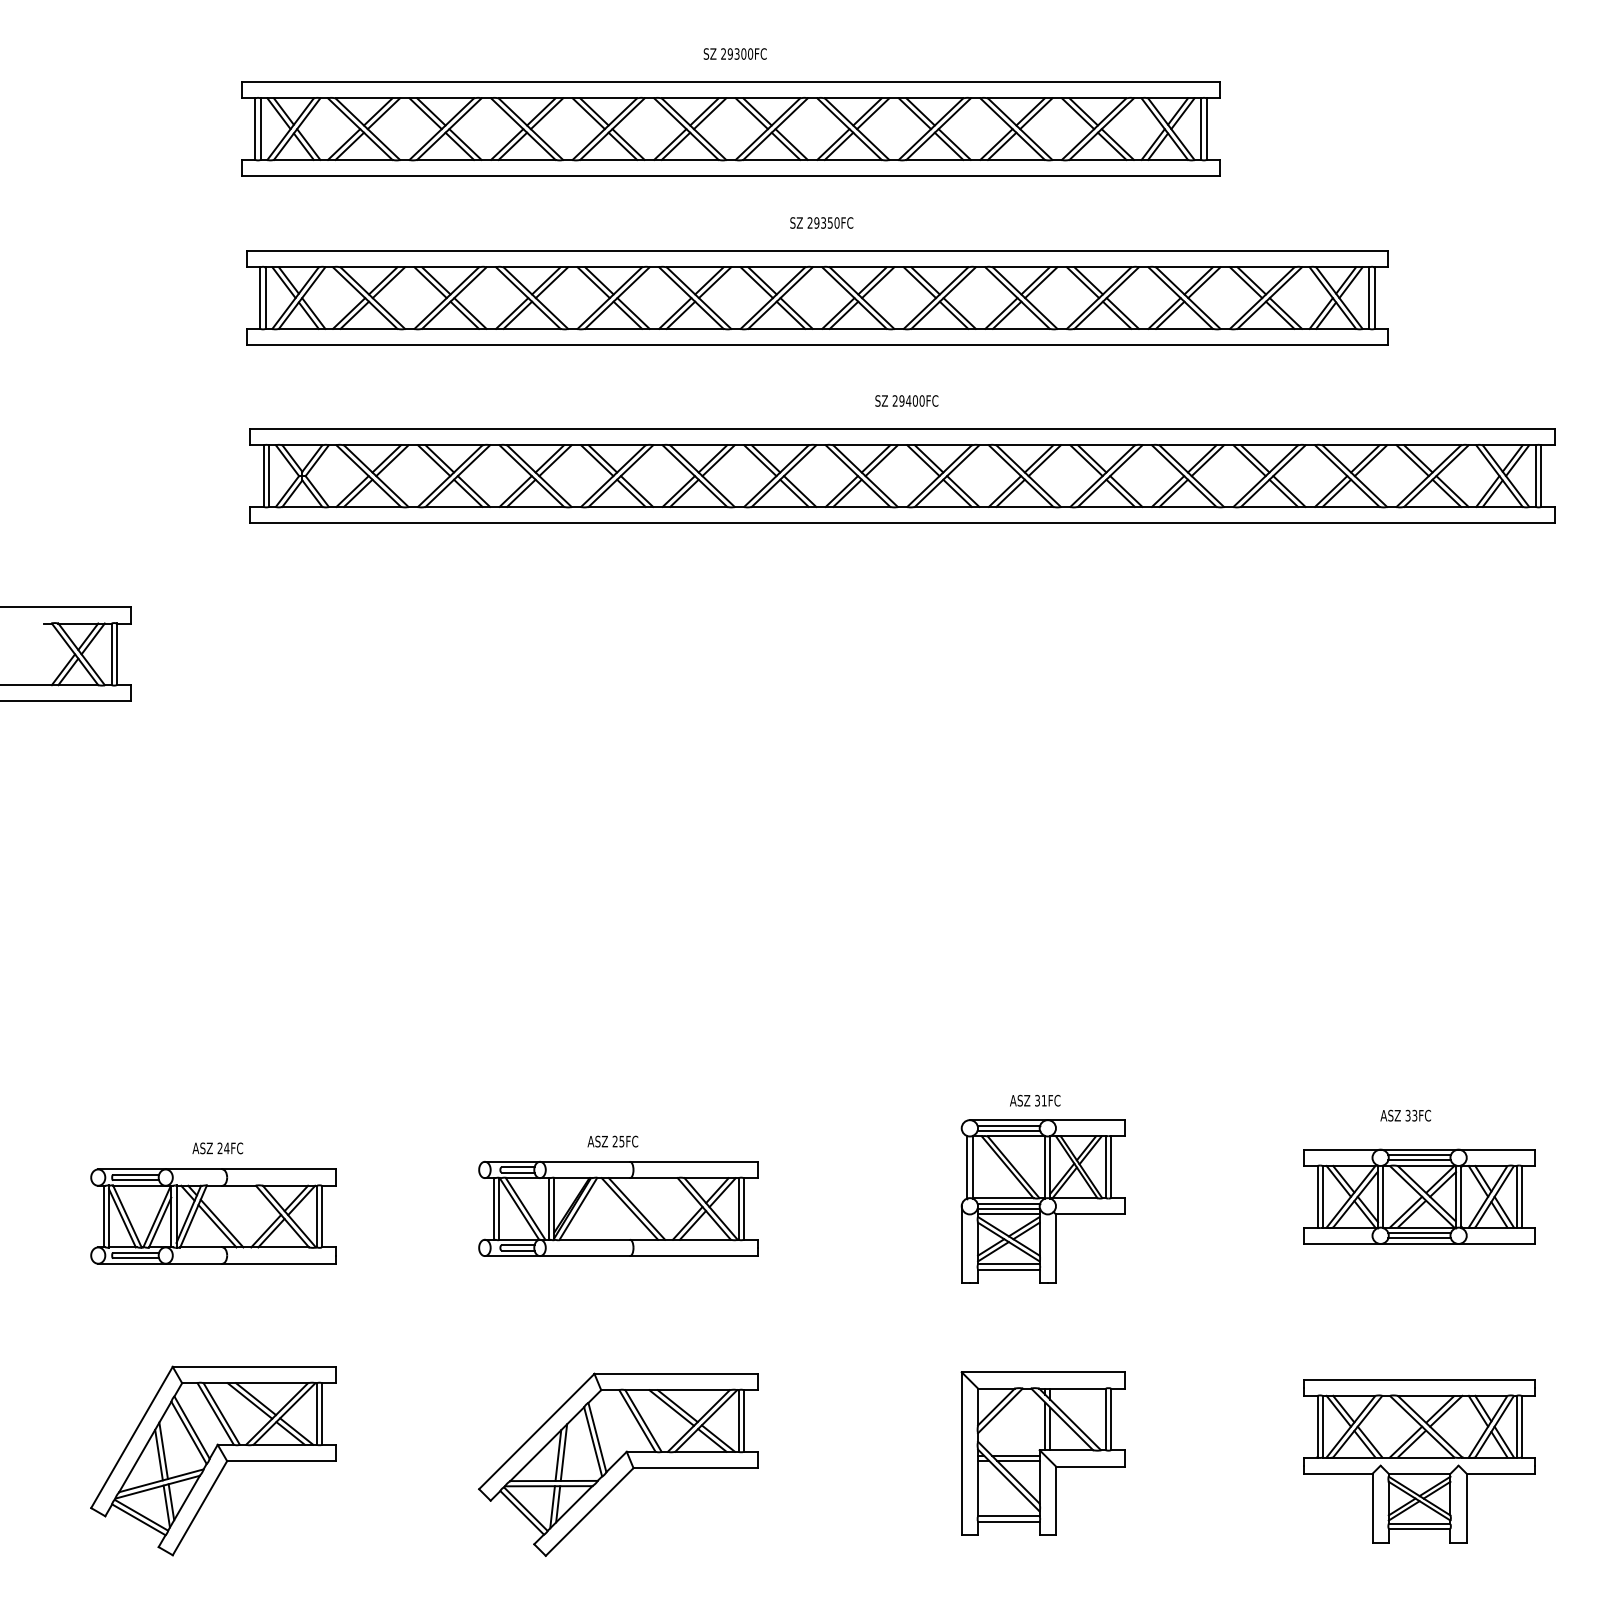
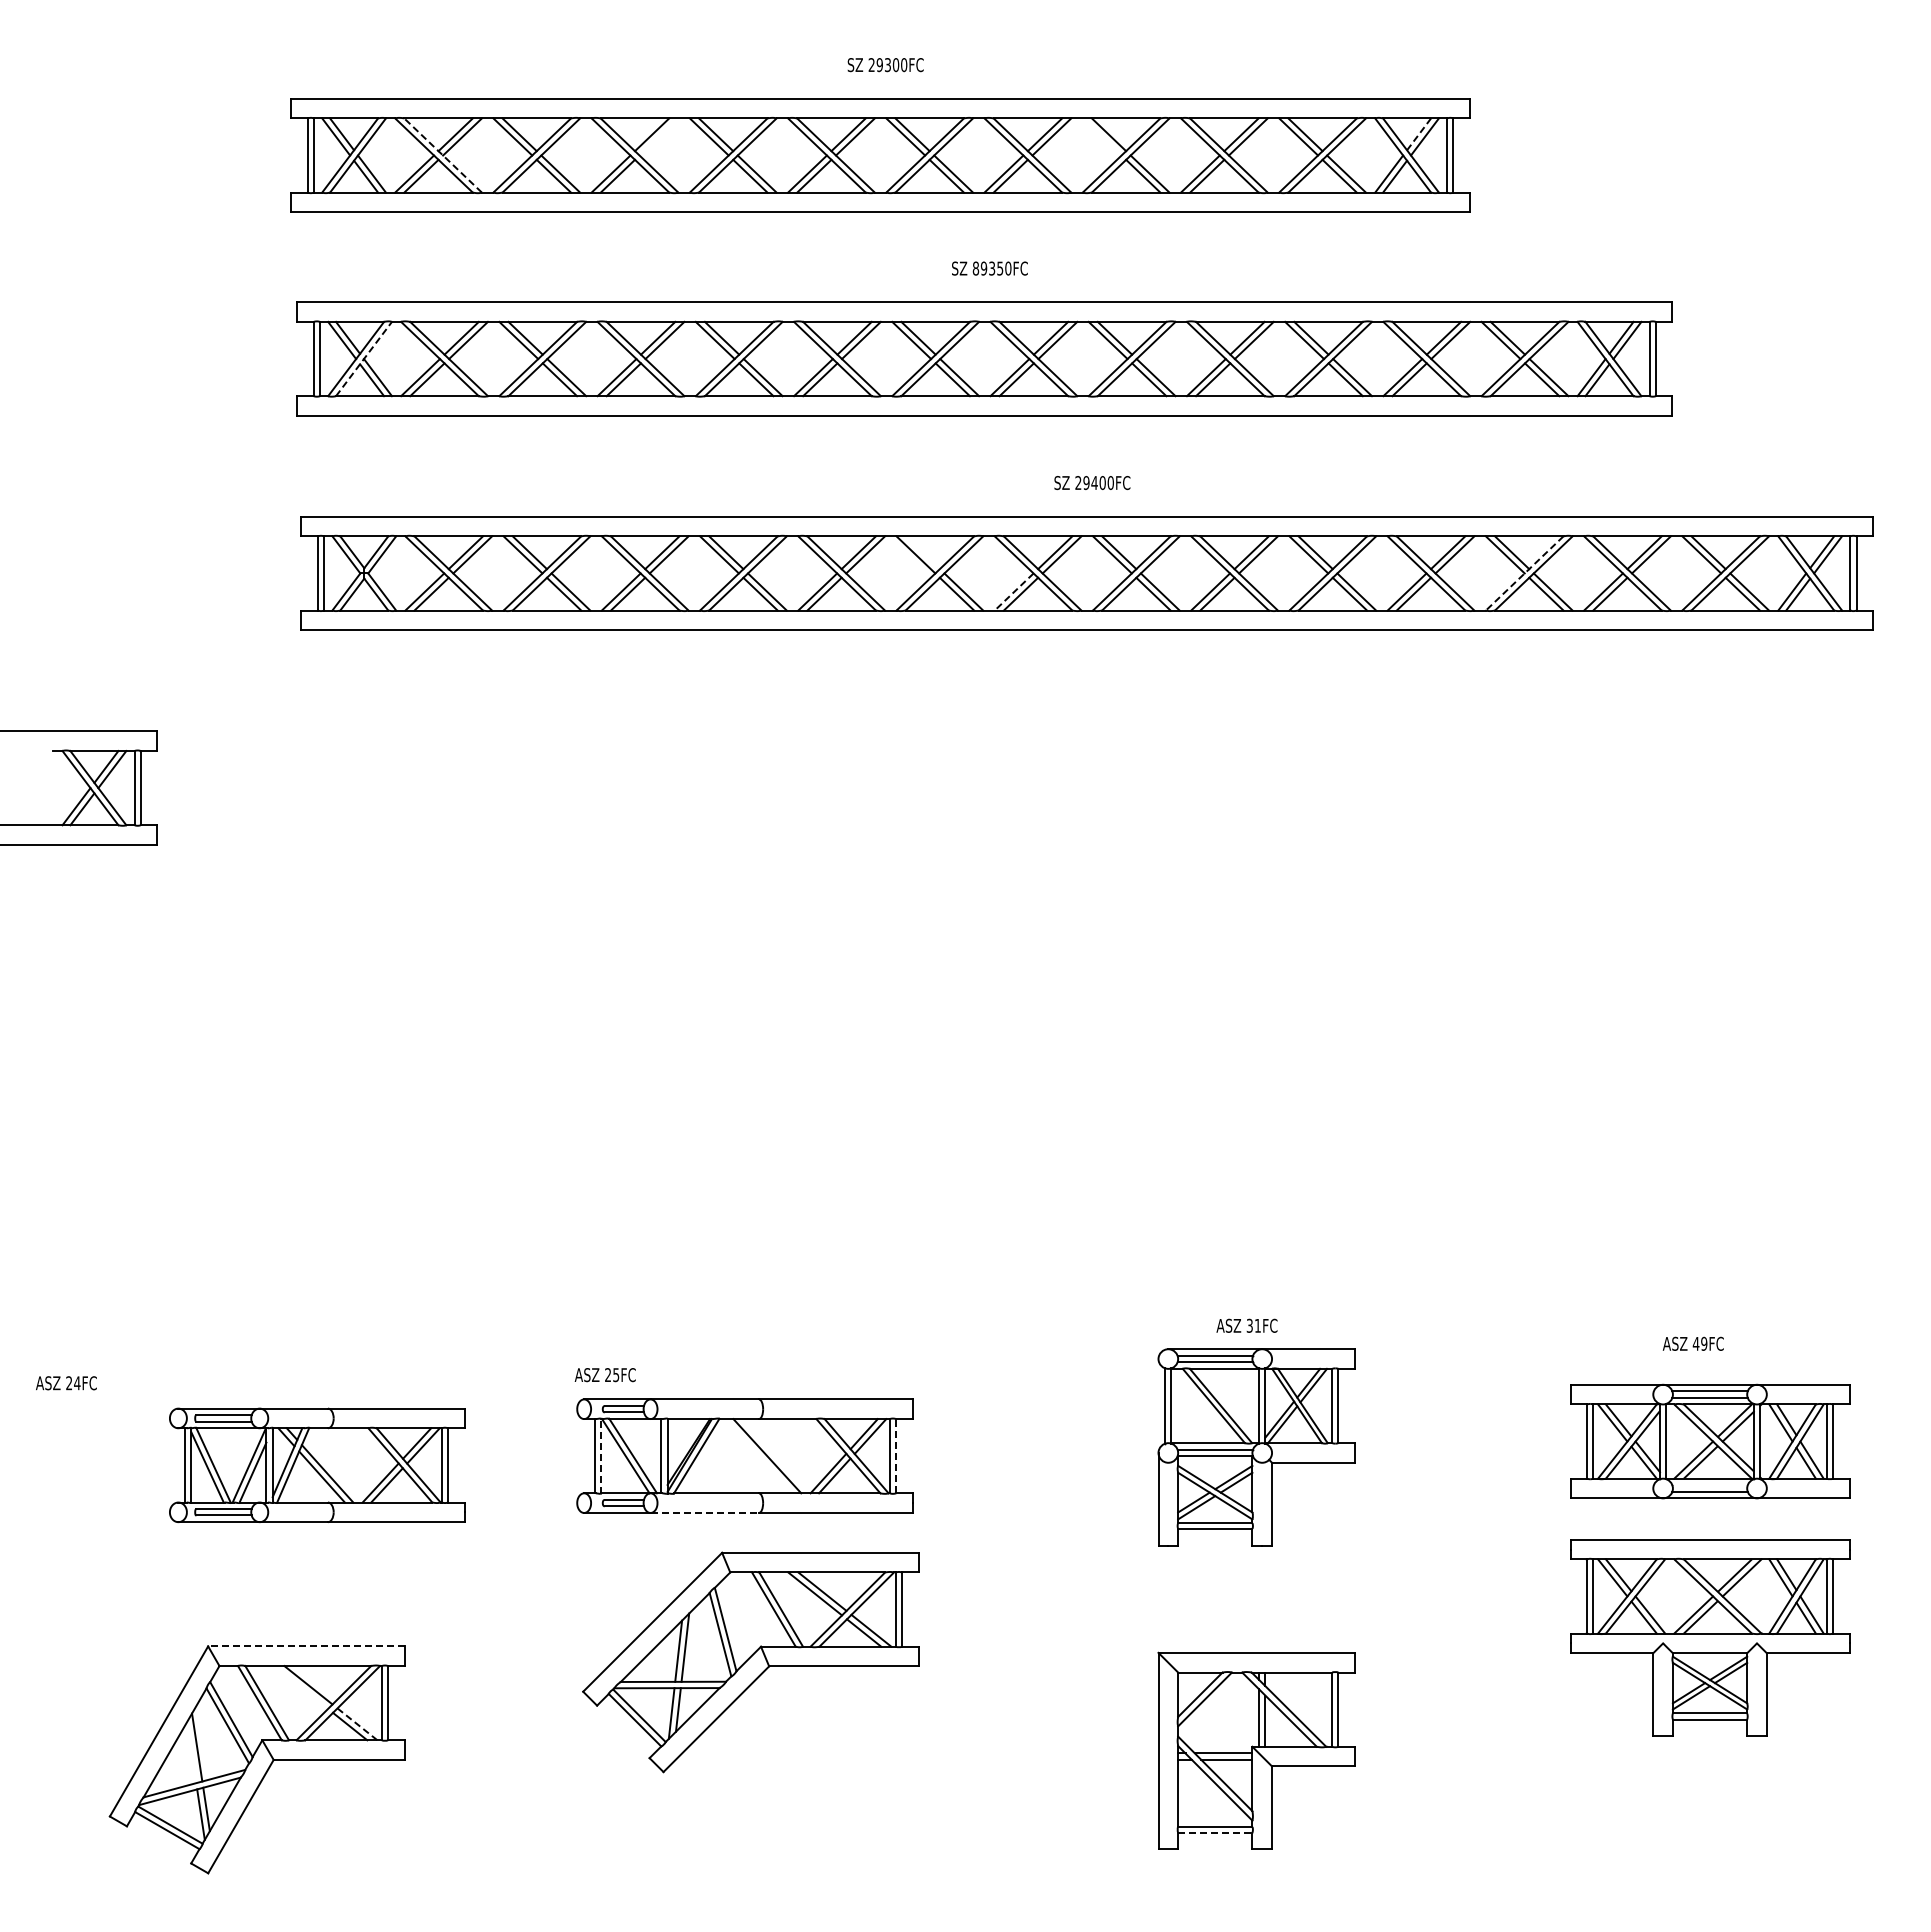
line: (1178, 111) -> (1419, 134), solid -> dashed
line: (546, 113) -> (658, 136), removed
line: (914, 113) -> (1101, 136), removed
line: (368, 129) -> (443, 155), solid -> dashed
text: (809, 222) -> (975, 268), 29350FC -> 89350FC
line: (302, 297) -> (364, 358), solid -> dashed
line: (765, 458) -> (922, 552), removed
line: (1265, 476) -> (1524, 573), solid -> dashed
line: (842, 491) -> (1014, 592), solid -> dashed
text: (1410, 1115) -> (1699, 1343), 33FC -> 49FC
text: (612, 1141) -> (604, 1375), moved
text: (217, 1148) -> (66, 1383), moved
line: (499, 1208) -> (601, 1455), solid -> dashed
line: (744, 1208) -> (896, 1455), solid -> dashed
line: (629, 1209) -> (758, 1456), removed
line: (1009, 1214) -> (1215, 1462), removed
part: (213, 1215) -> (317, 1464), moved
line: (1419, 1233) -> (1709, 1485), removed
line: (585, 1255) -> (705, 1512), solid -> dashed
line: (253, 1366) -> (305, 1646), solid -> dashed
line: (250, 1400) -> (301, 1687), removed
line: (296, 1431) -> (357, 1724), solid -> dashed
line: (158, 1454) -> (191, 1752), removed
part: (1419, 1460) -> (1710, 1637), moved
part: (618, 1464) -> (750, 1662), moved
line: (1009, 1521) -> (1215, 1832), solid -> dashed

